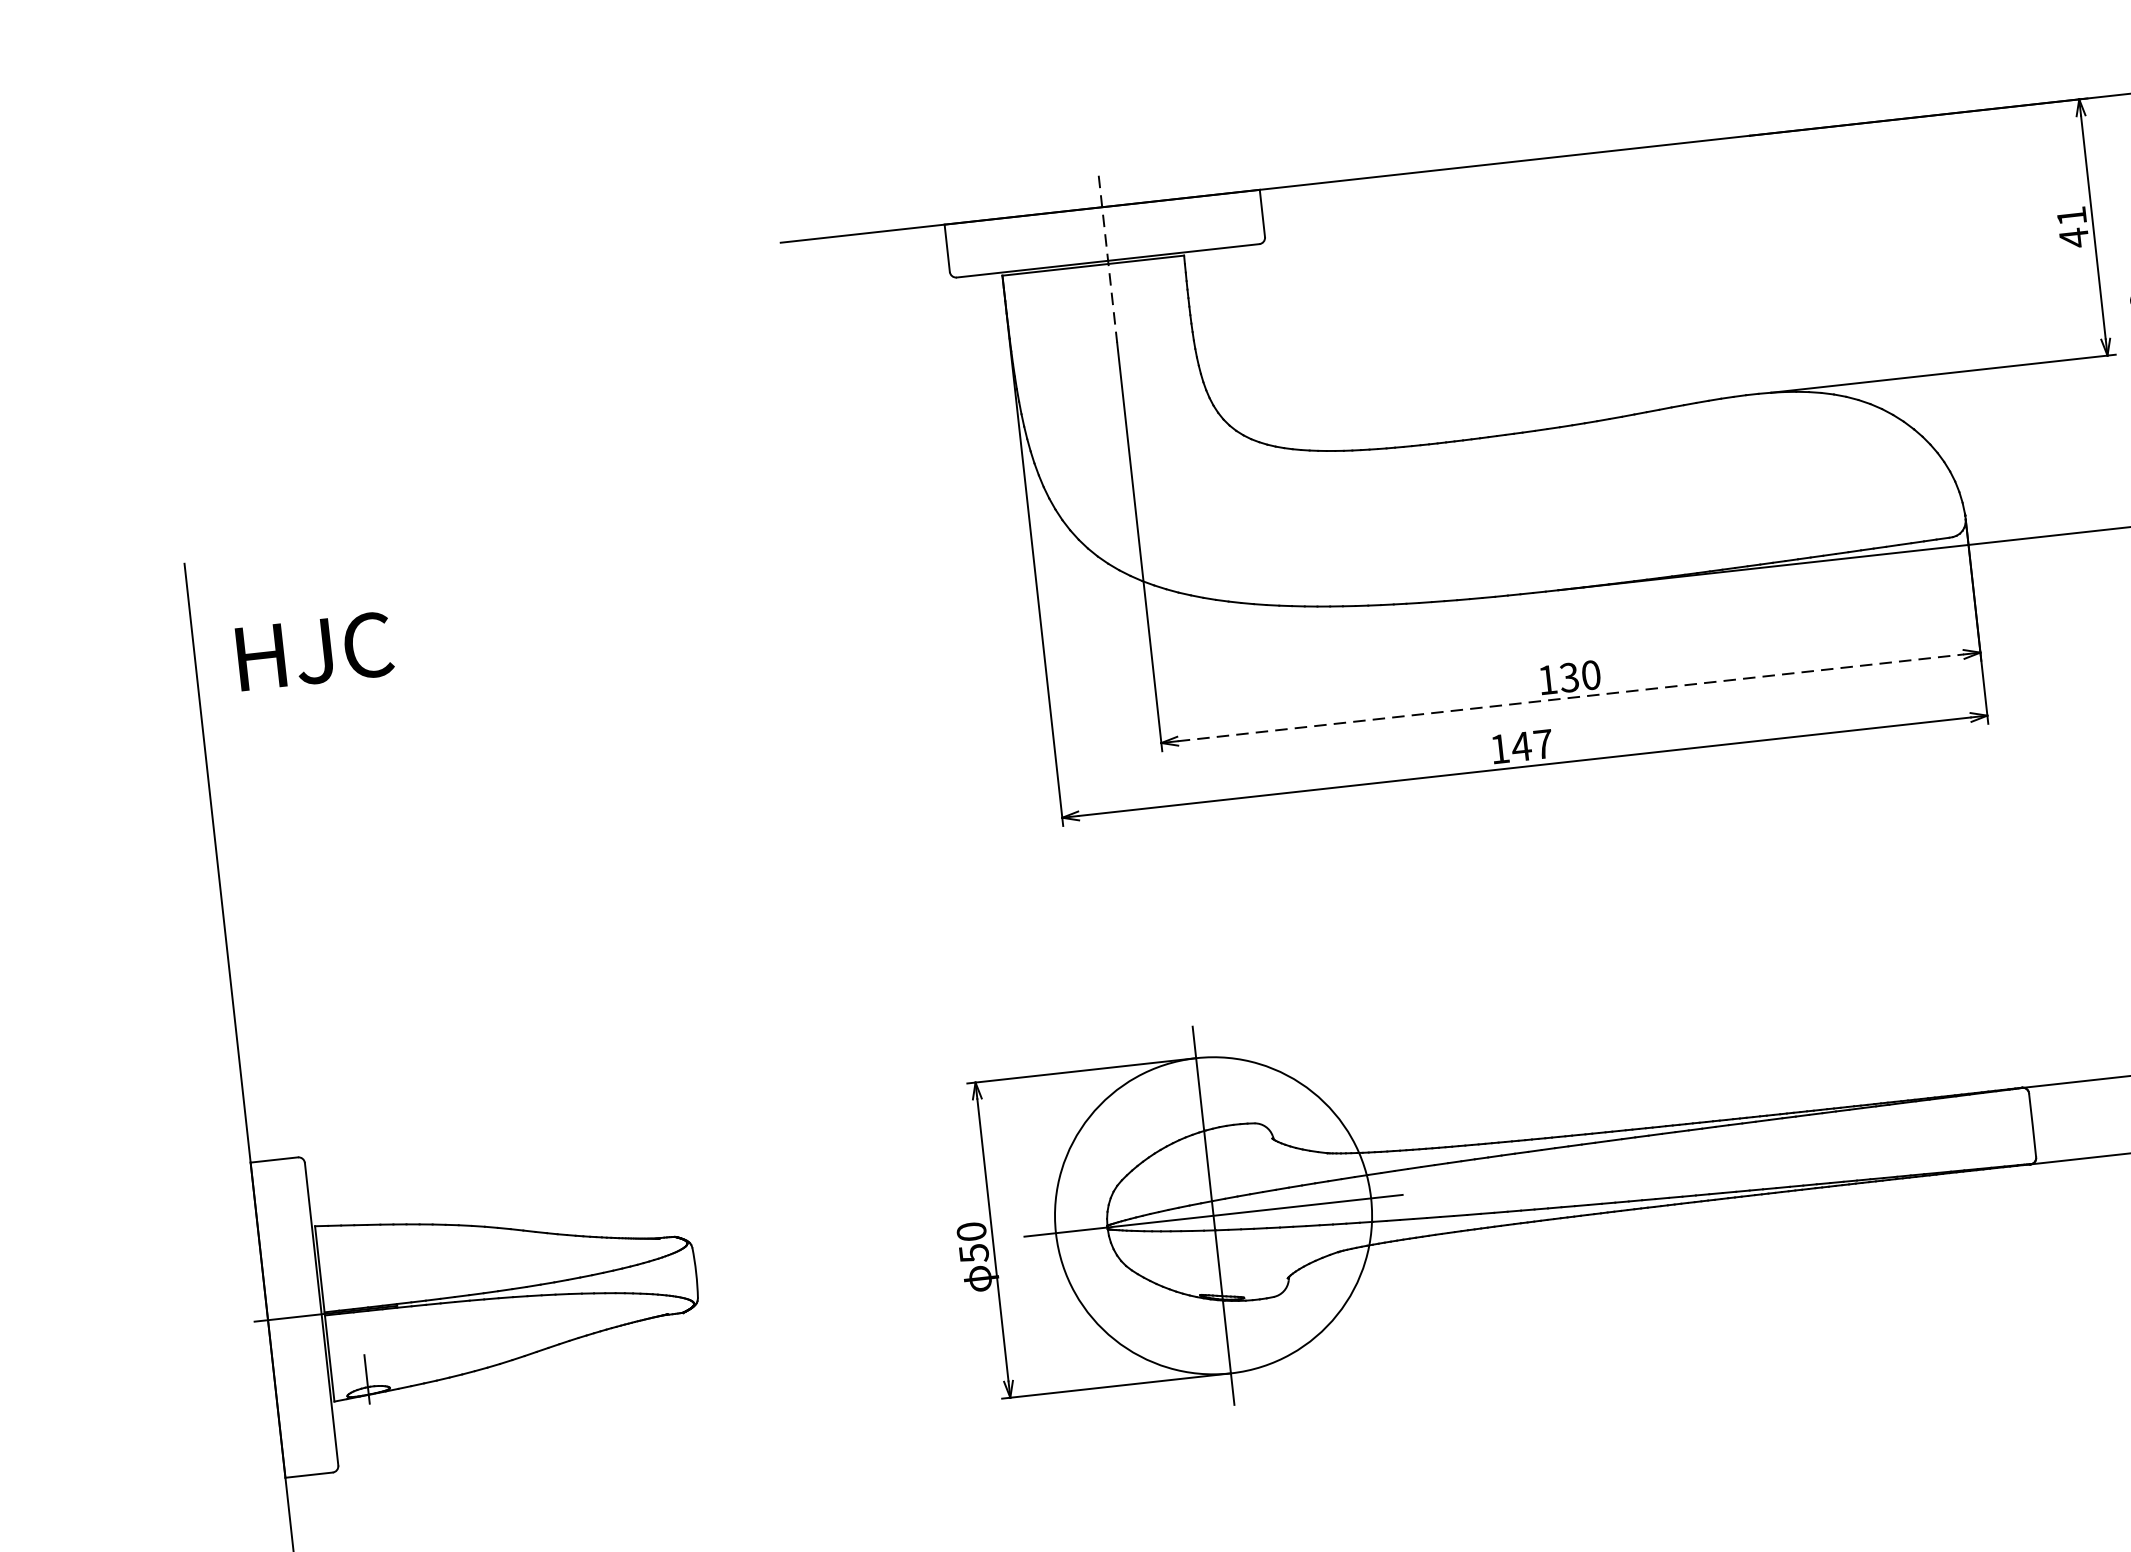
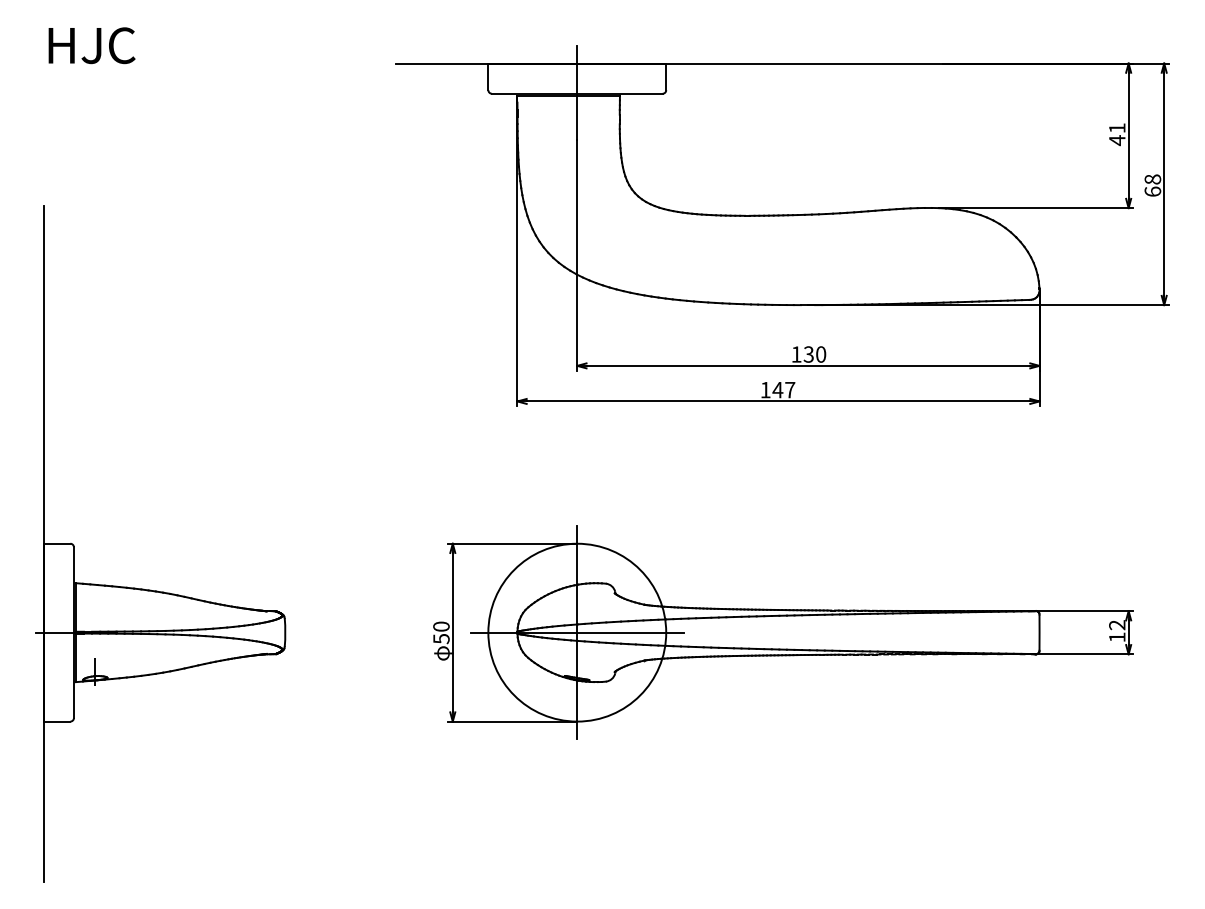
line: (1108, 260) -> (577, 93), dashed -> solid
text: (313, 651) -> (91, 45), moved
line: (1570, 697) -> (808, 365), dashed -> solid

